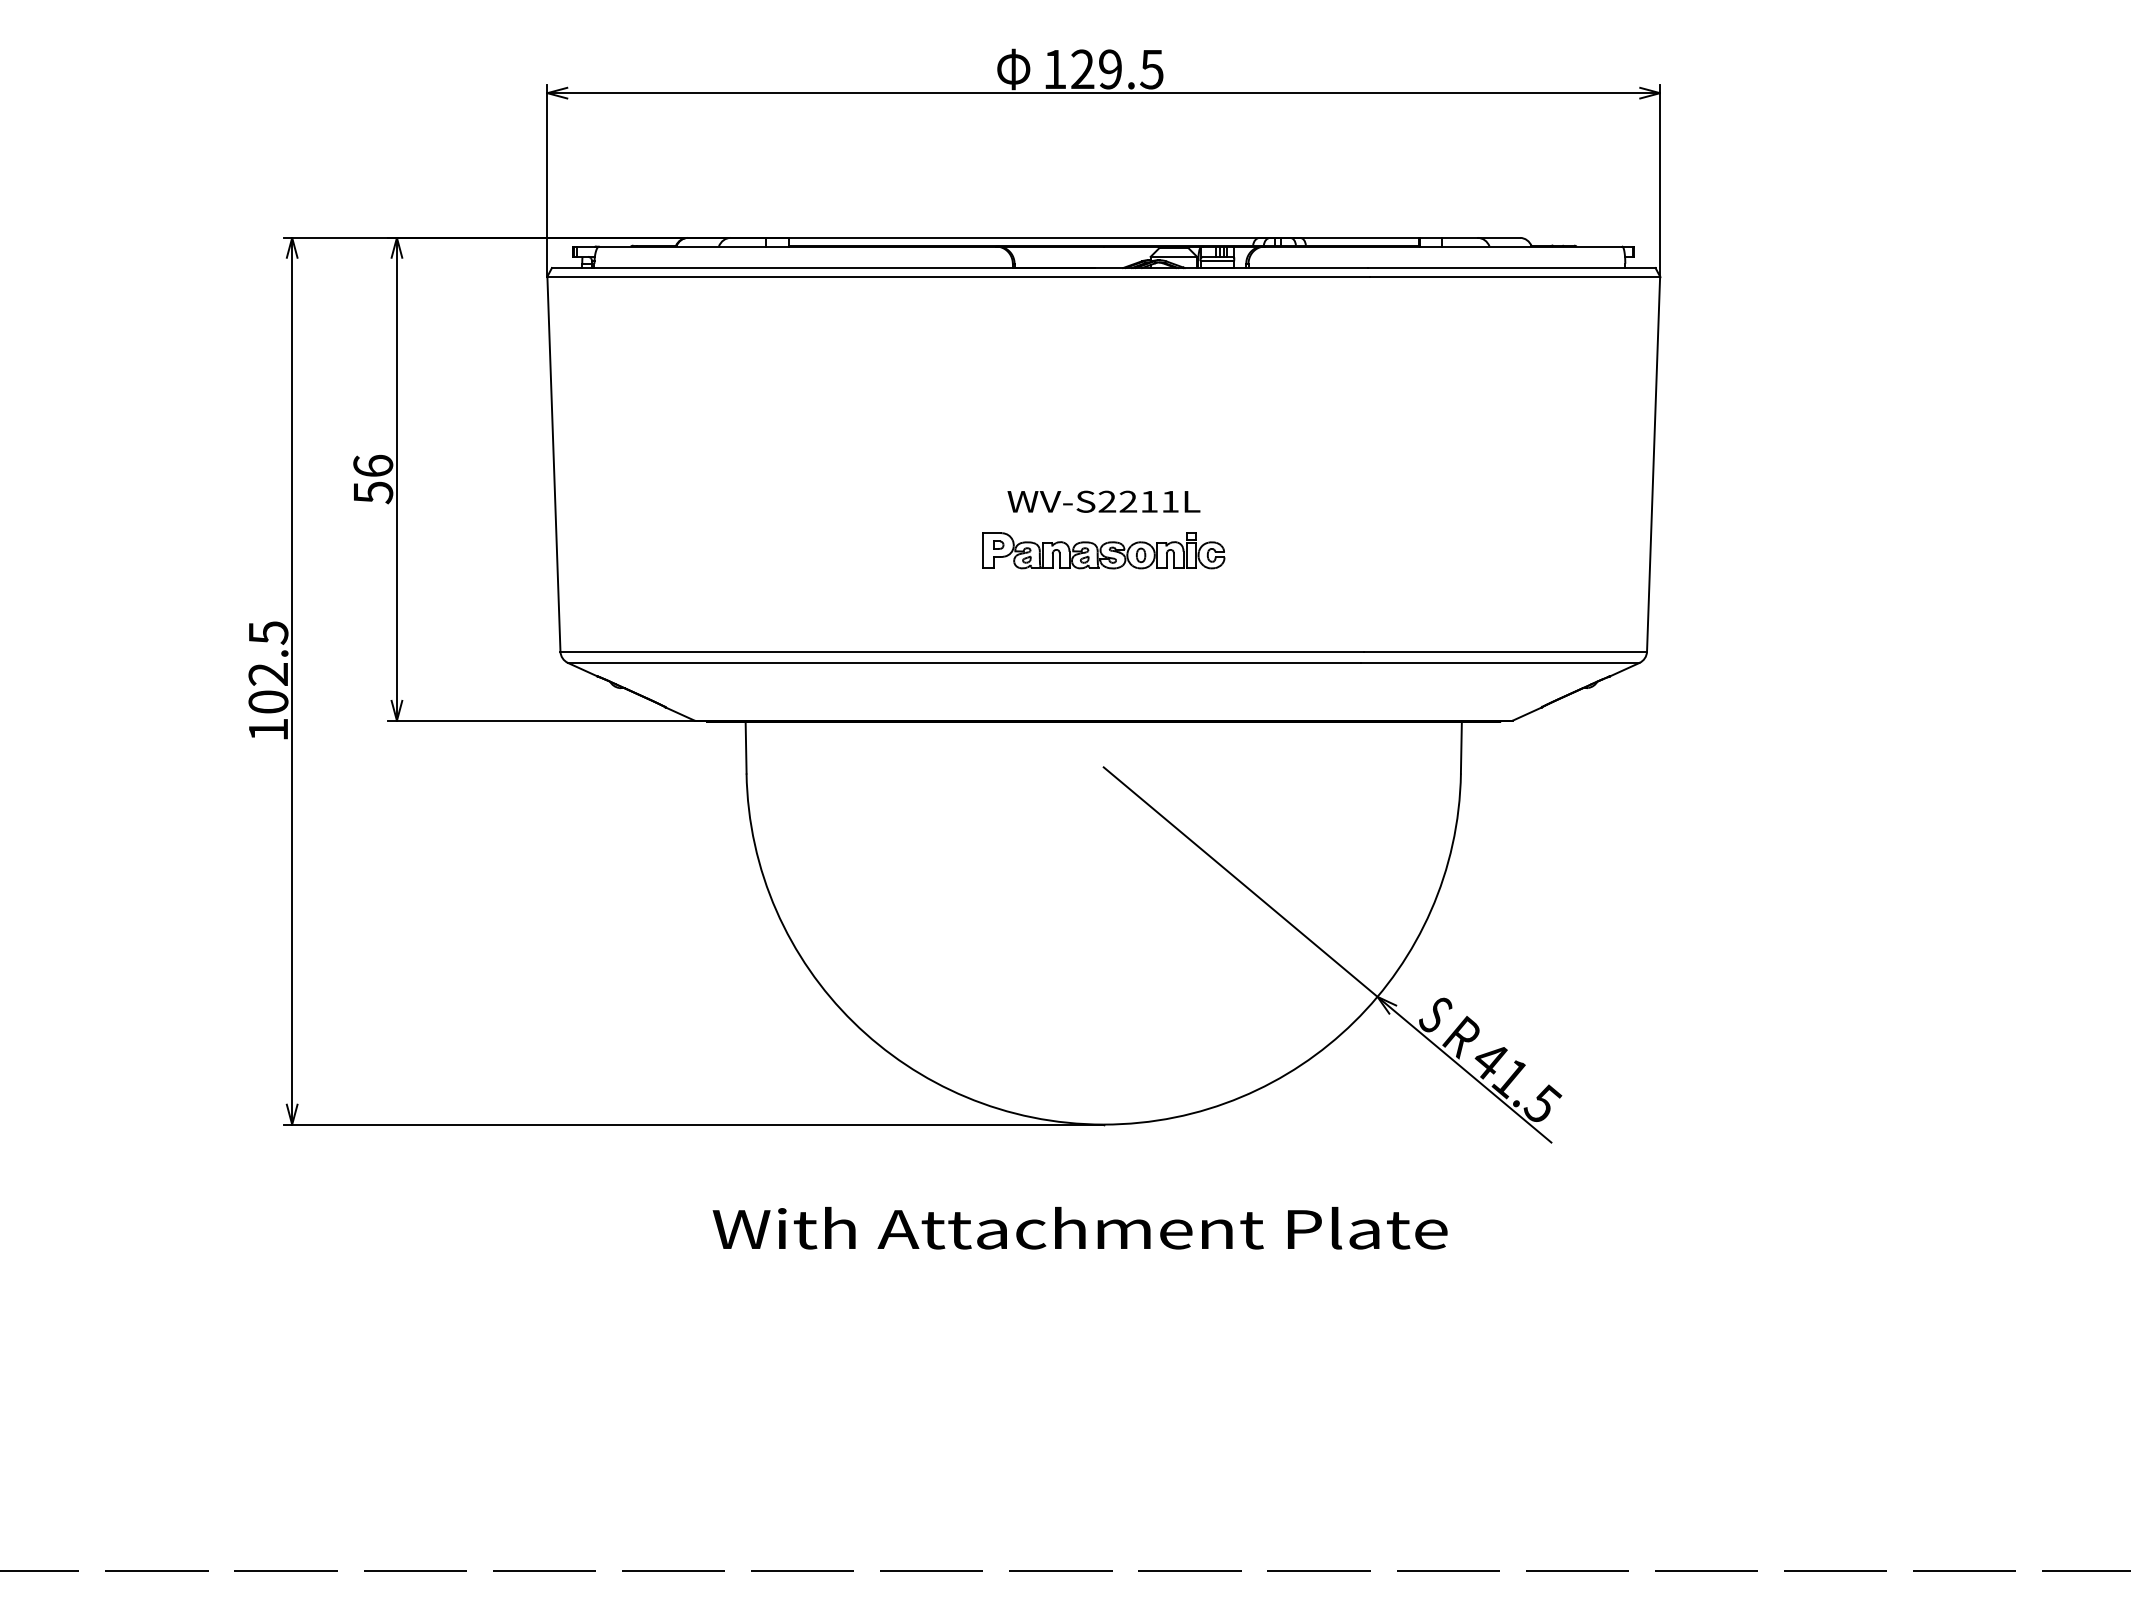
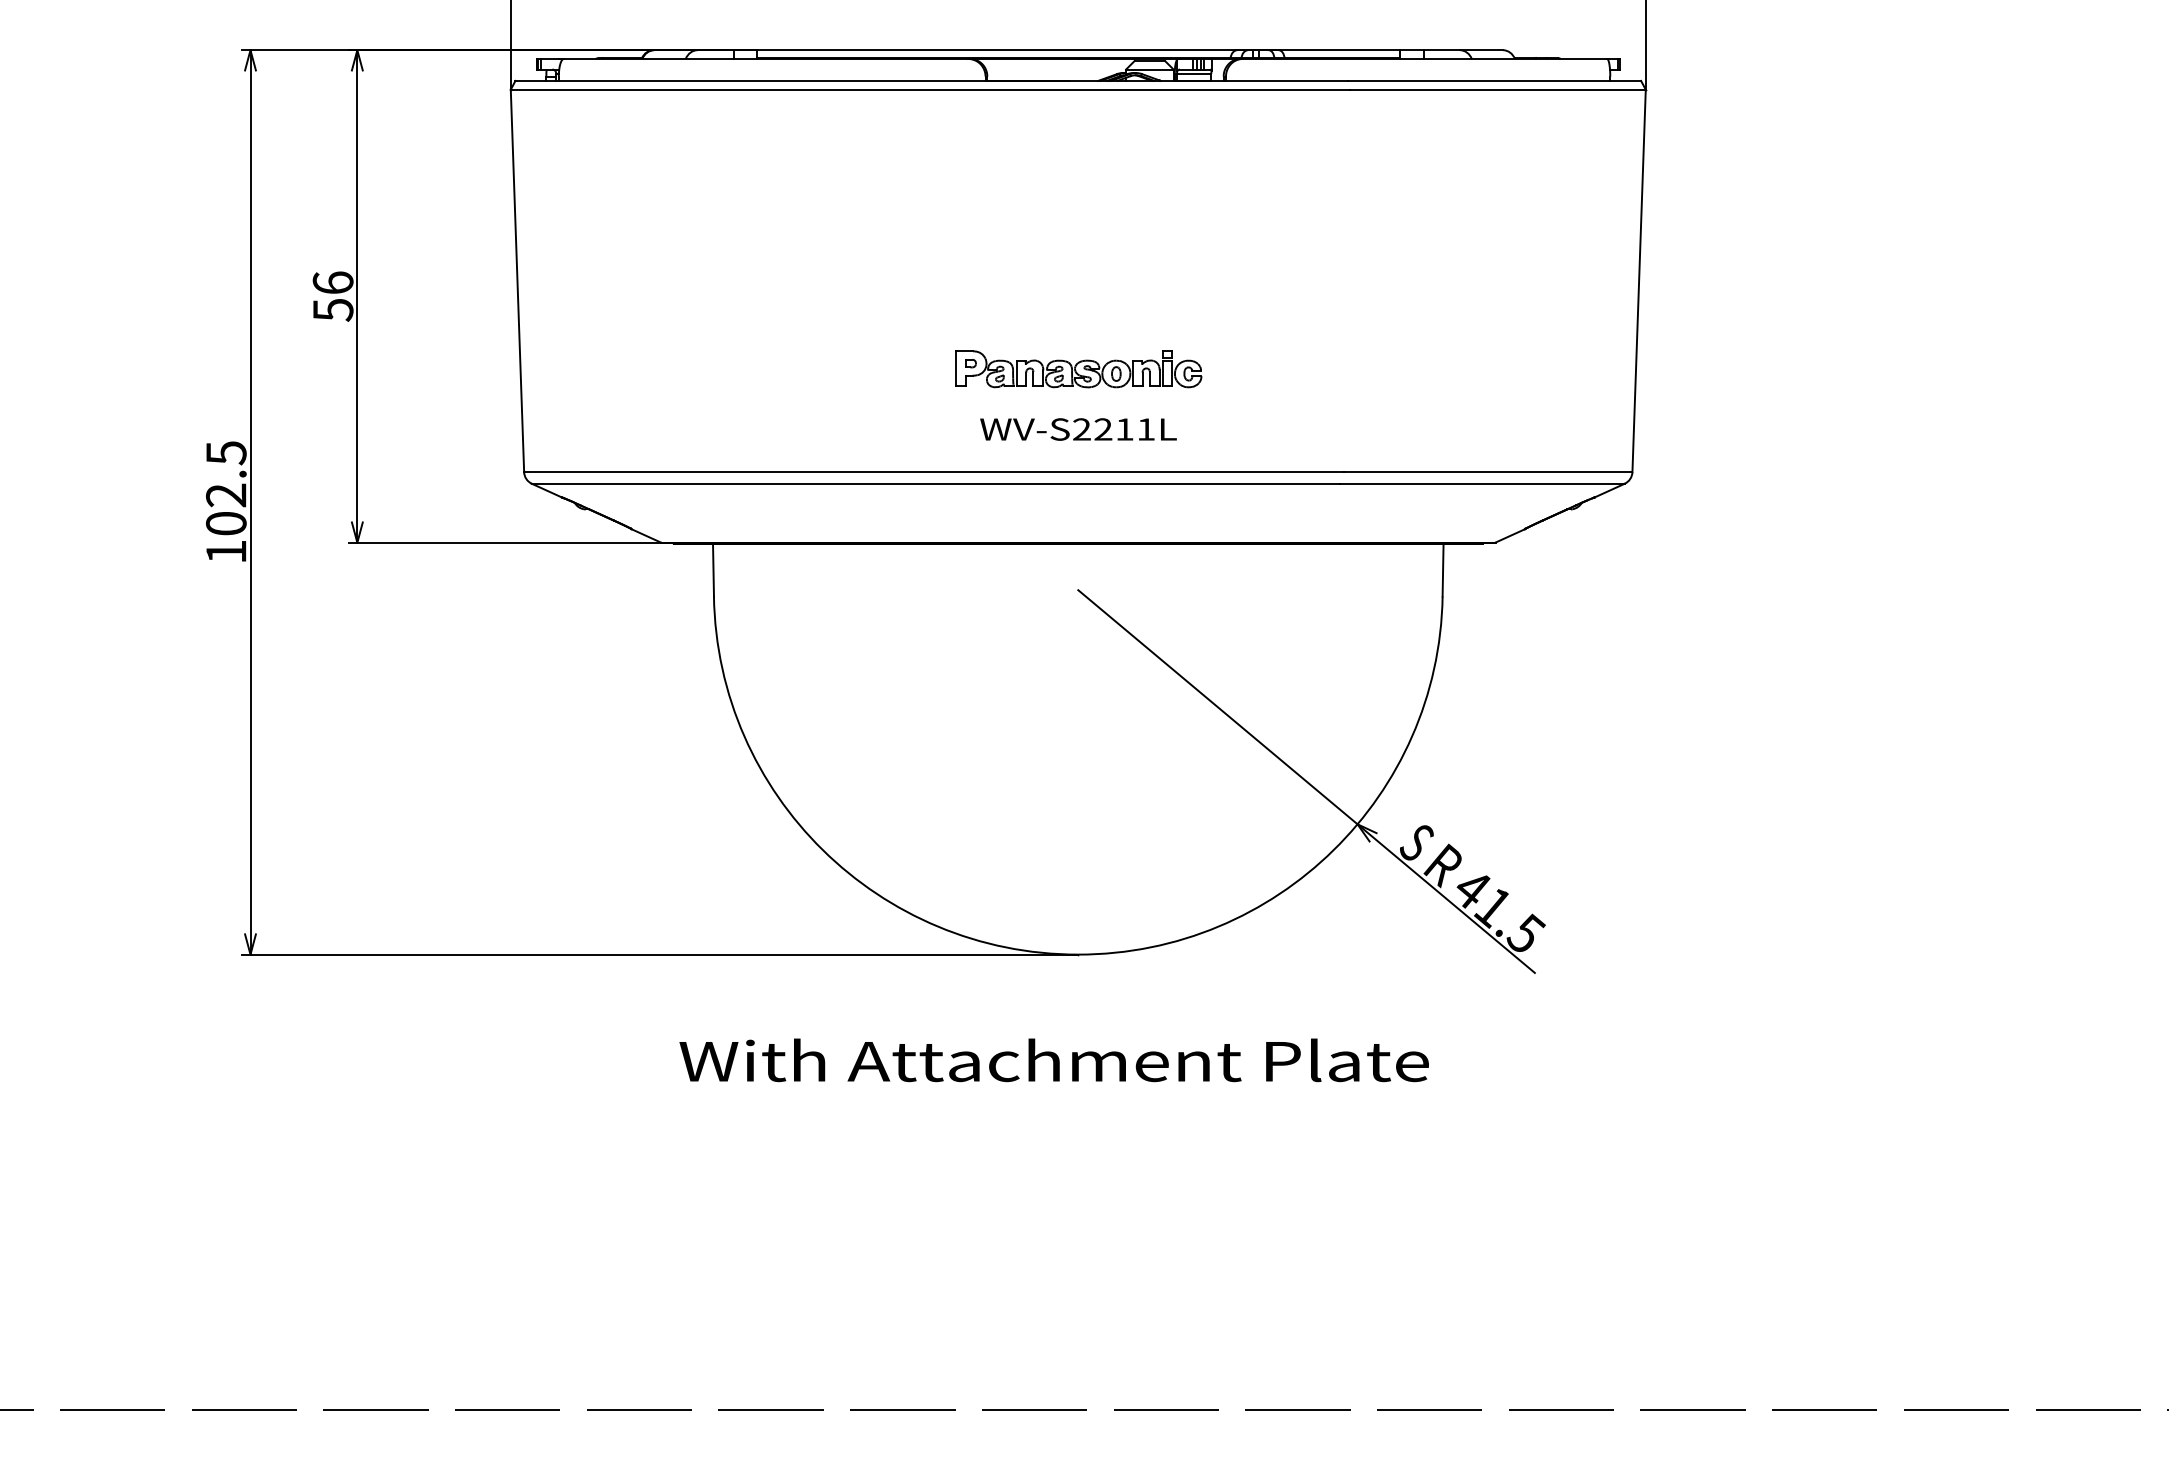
text: (1103, 501) -> (1078, 429), moved

